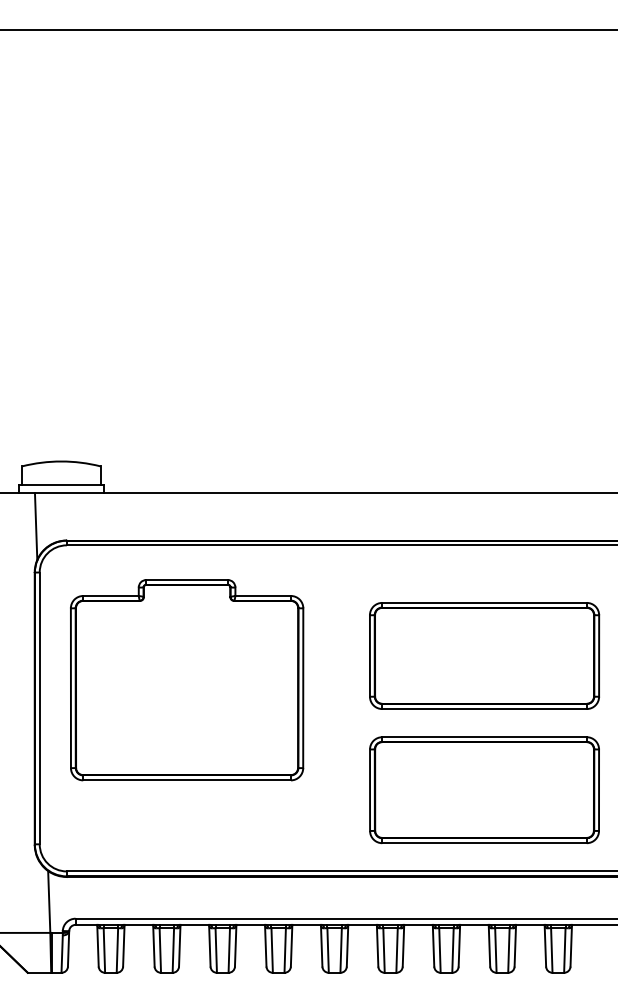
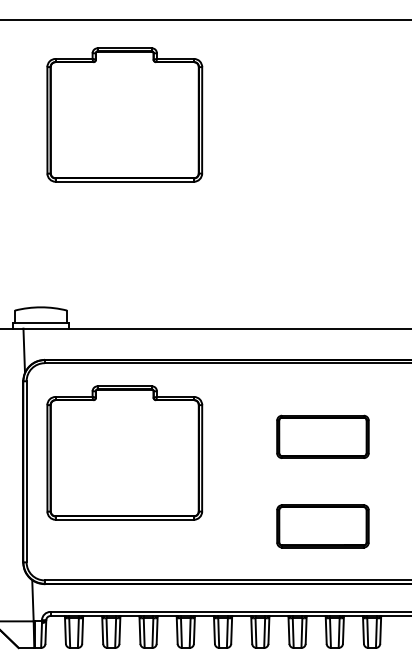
part: (186, 171) -> (124, 114), added
part: (483, 655) -> (322, 436), size x0.6
part: (483, 790) -> (322, 526), size x0.6

